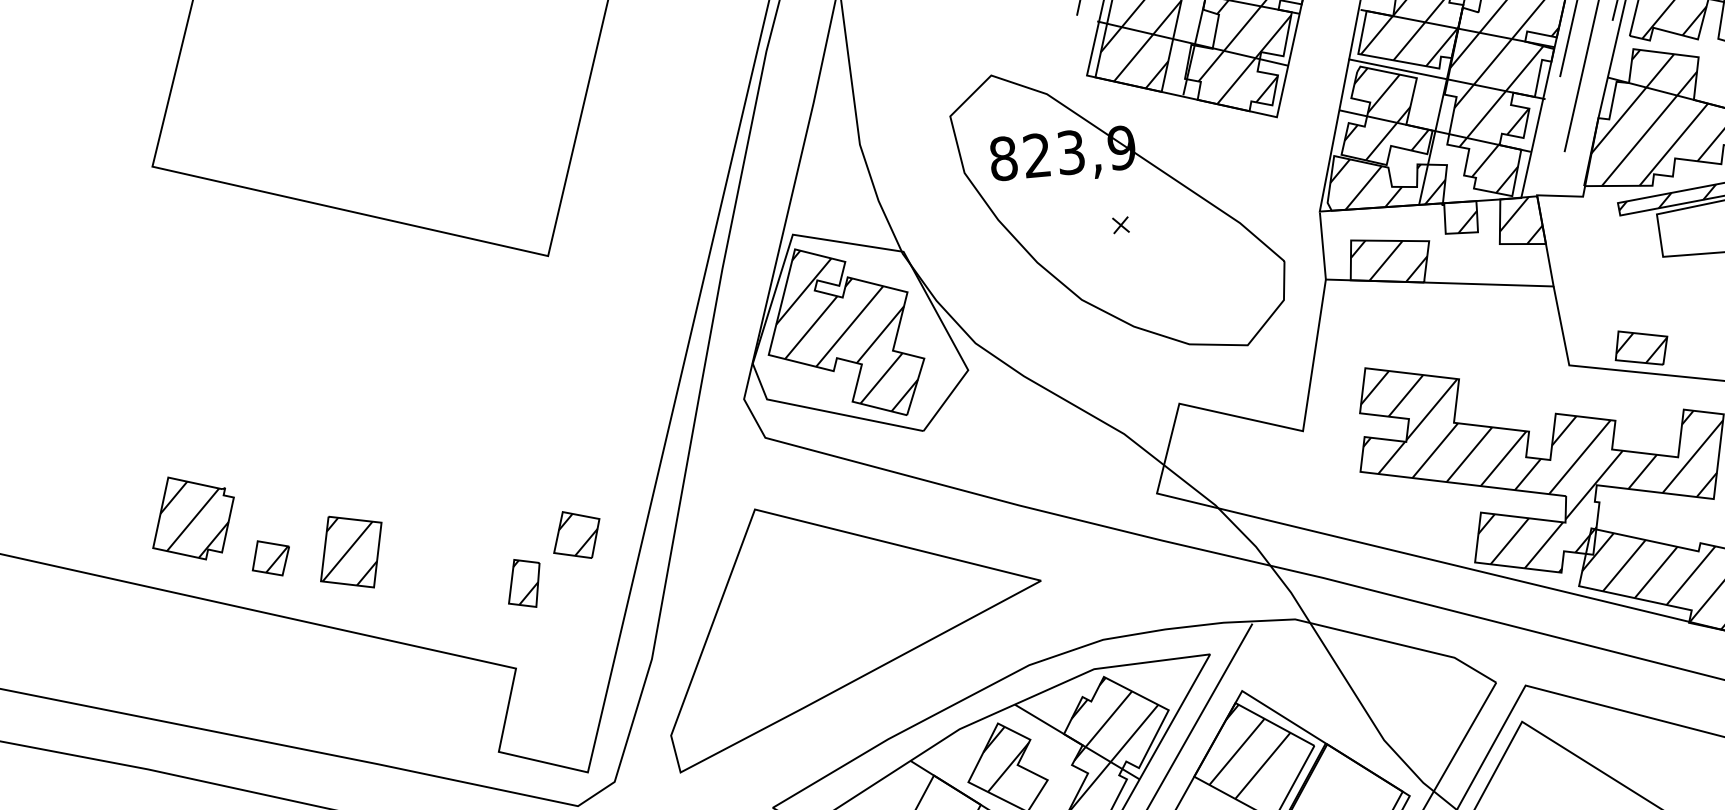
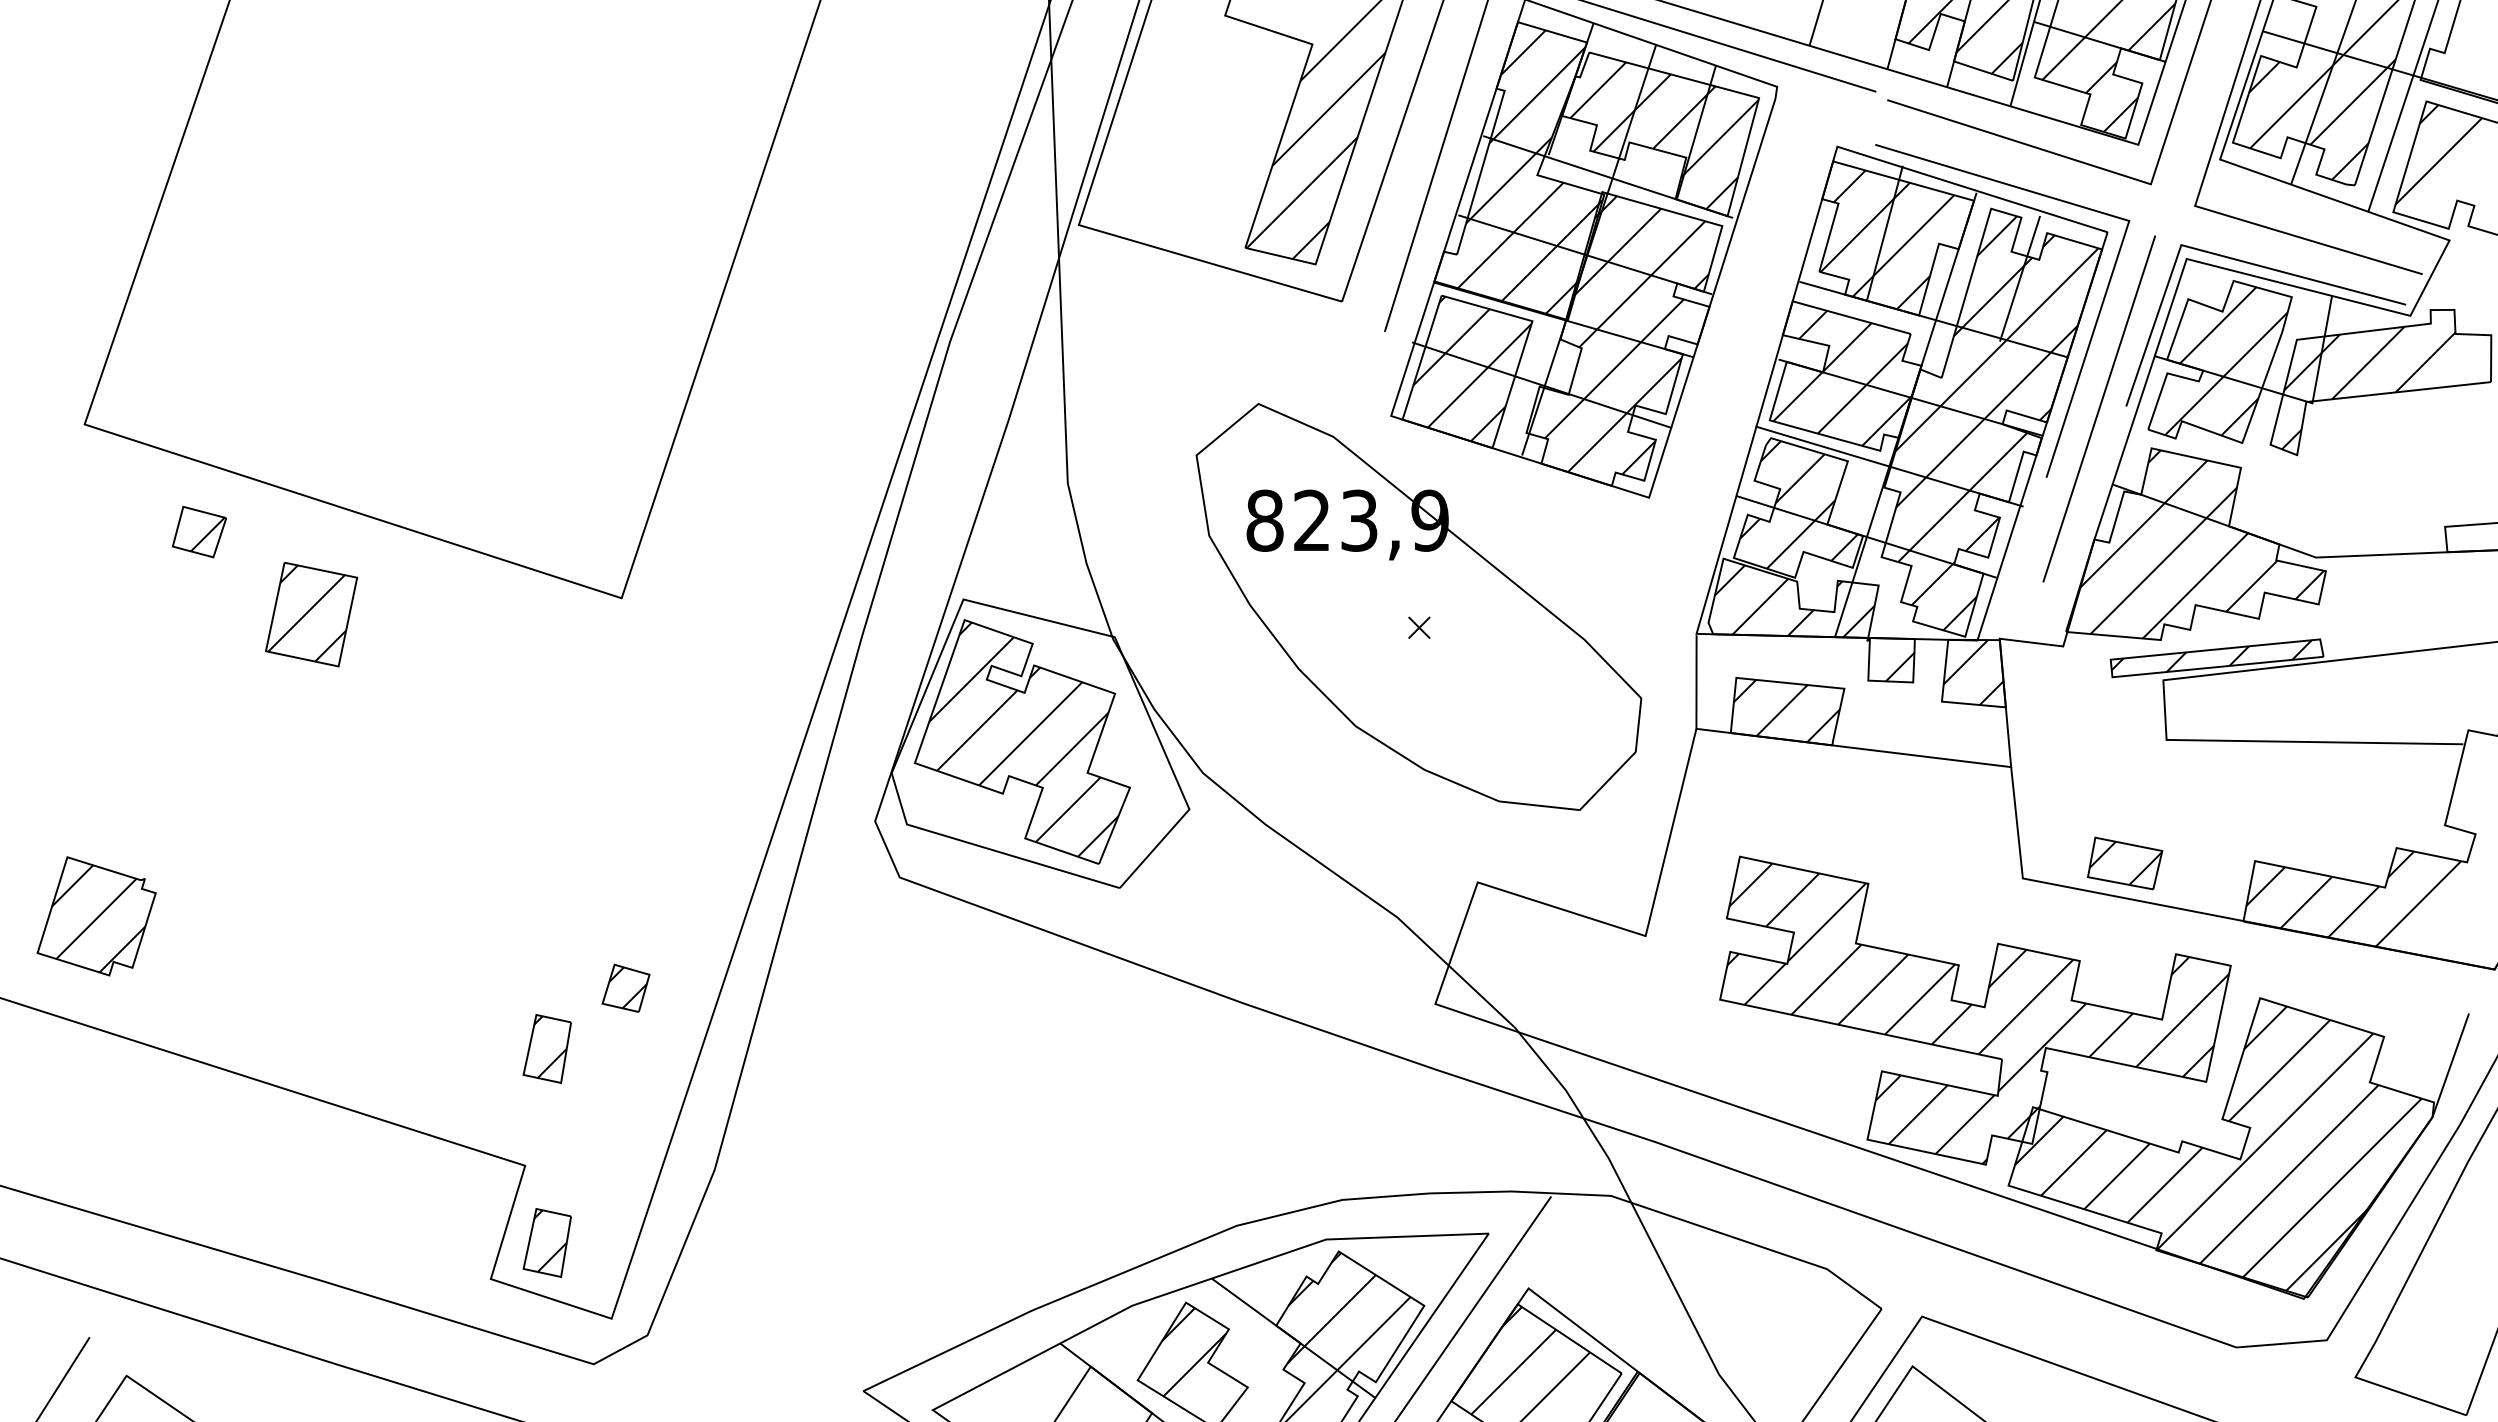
part: (576, 534) -> (625, 987), size x0.7
part: (351, 552) -> (311, 614), moved
part: (270, 557) -> (198, 531), moved
part: (853, 628) -> (997, 1152), removed
part: (536, 722) -> (546, 1242), added

